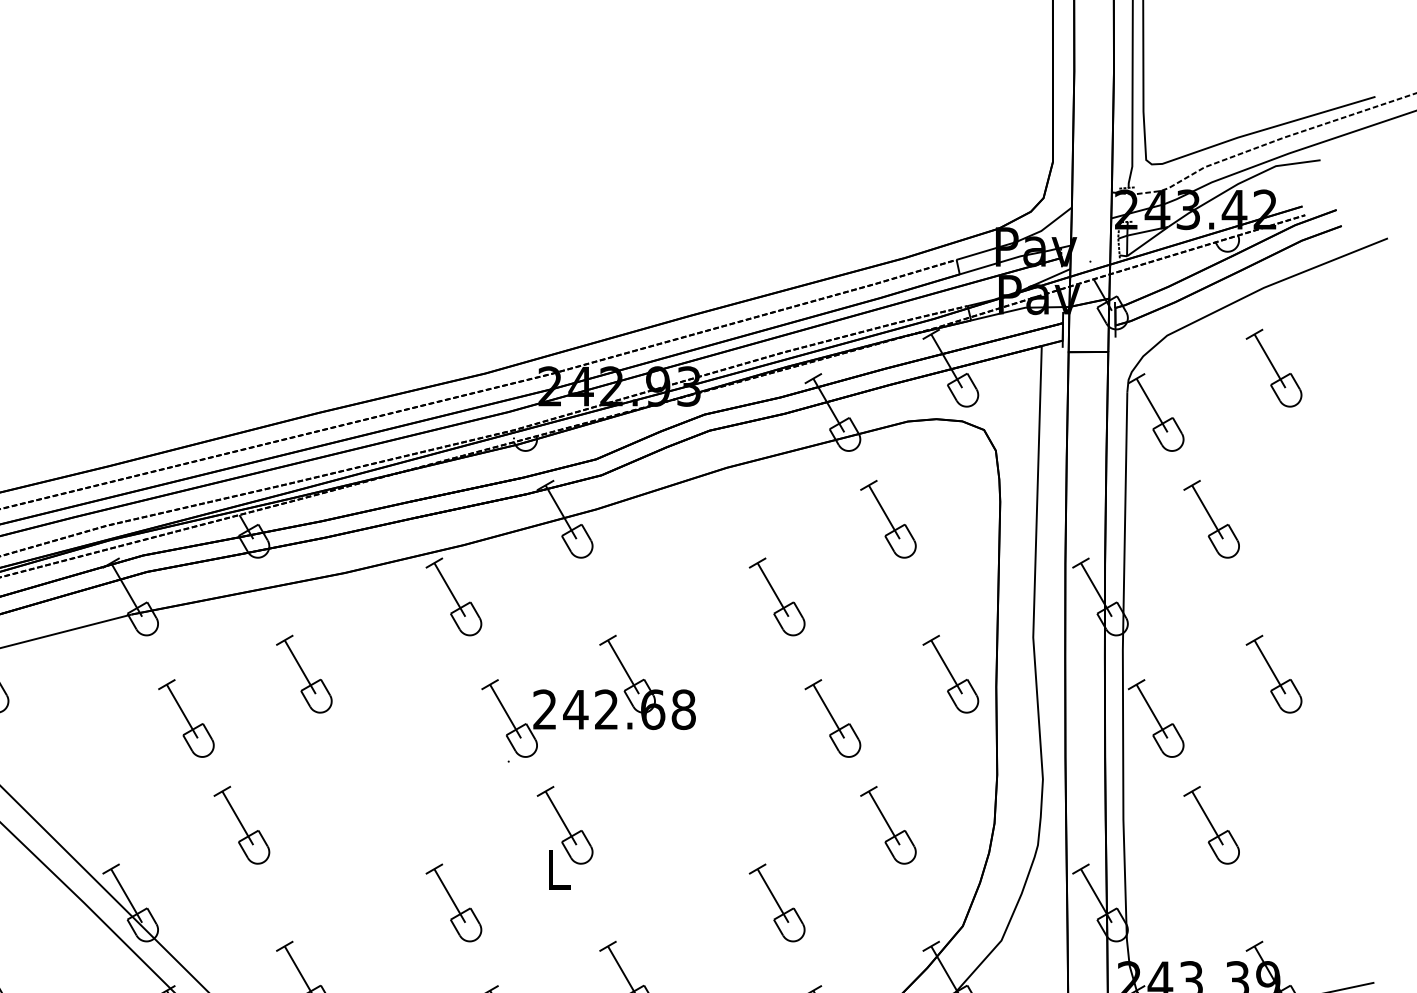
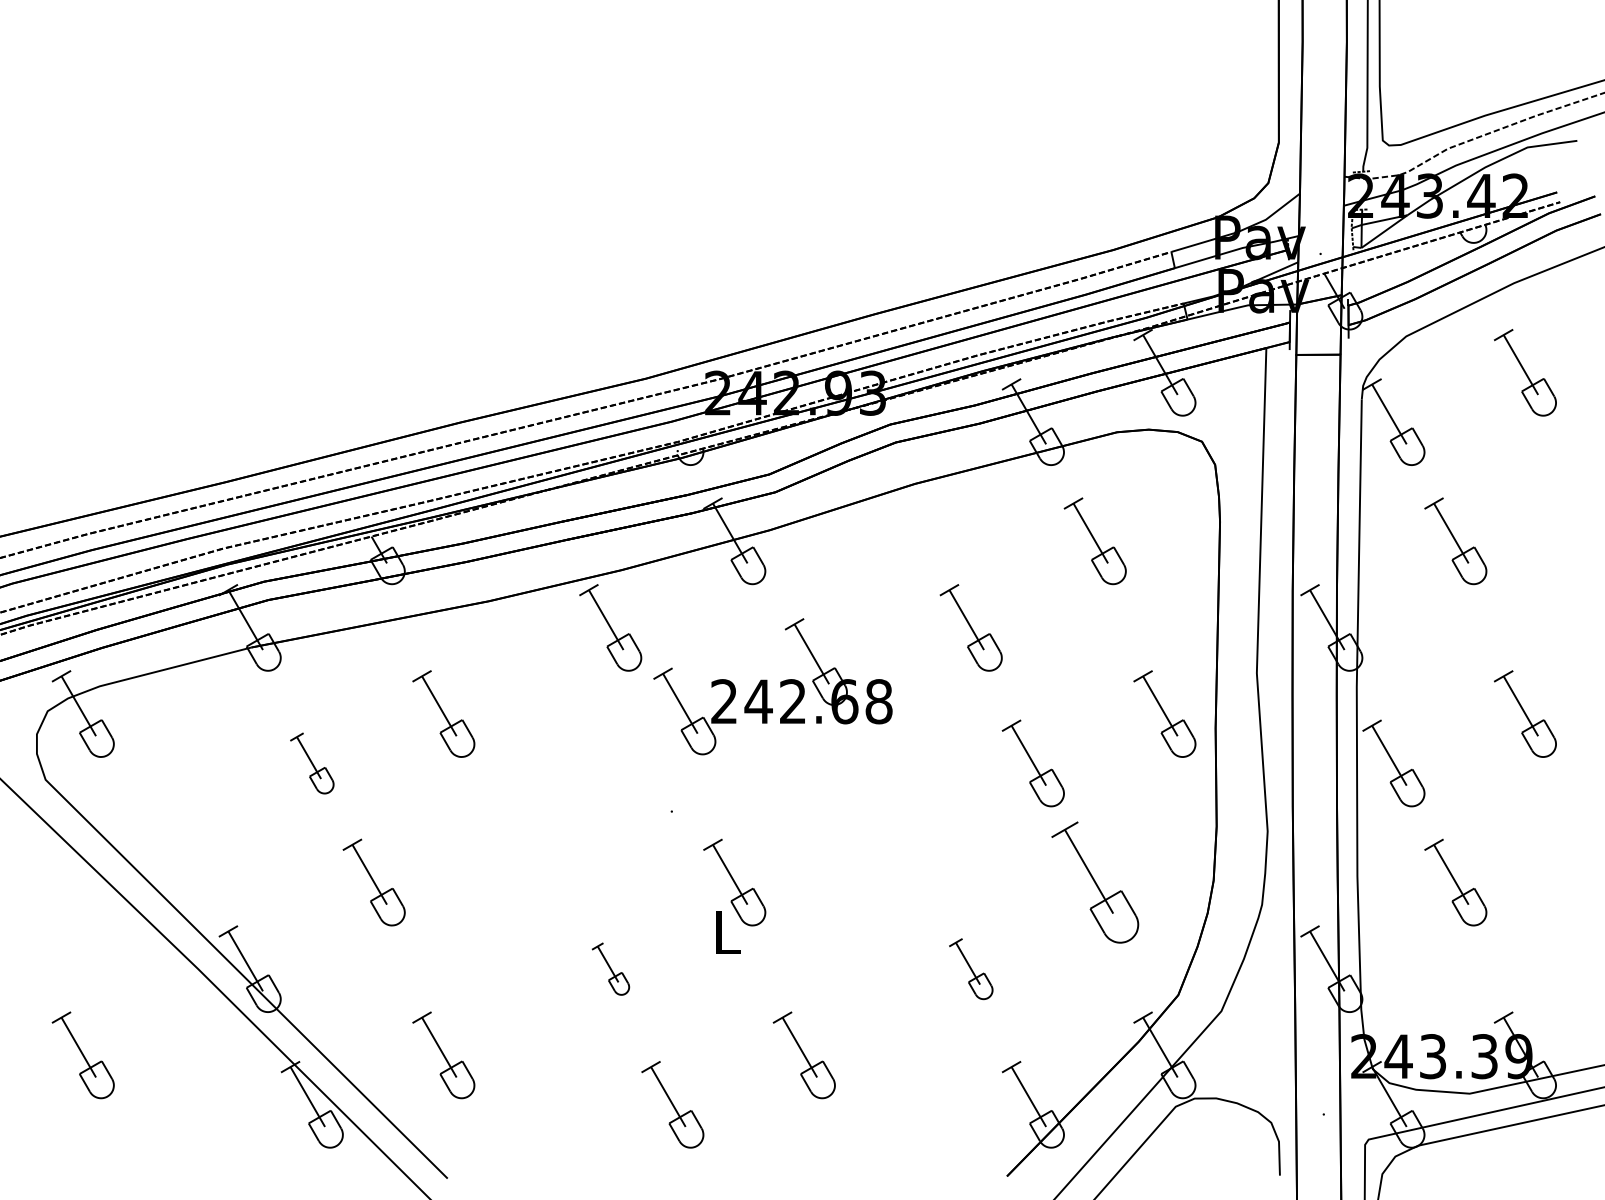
part: (588, 696) -> (772, 686), moved
part: (185, 718) -> (311, 763), size x0.7
part: (887, 825) -> (1094, 882), size x1.4
part: (453, 902) -> (610, 968), size x0.6
part: (776, 902) -> (970, 968), size x0.7

